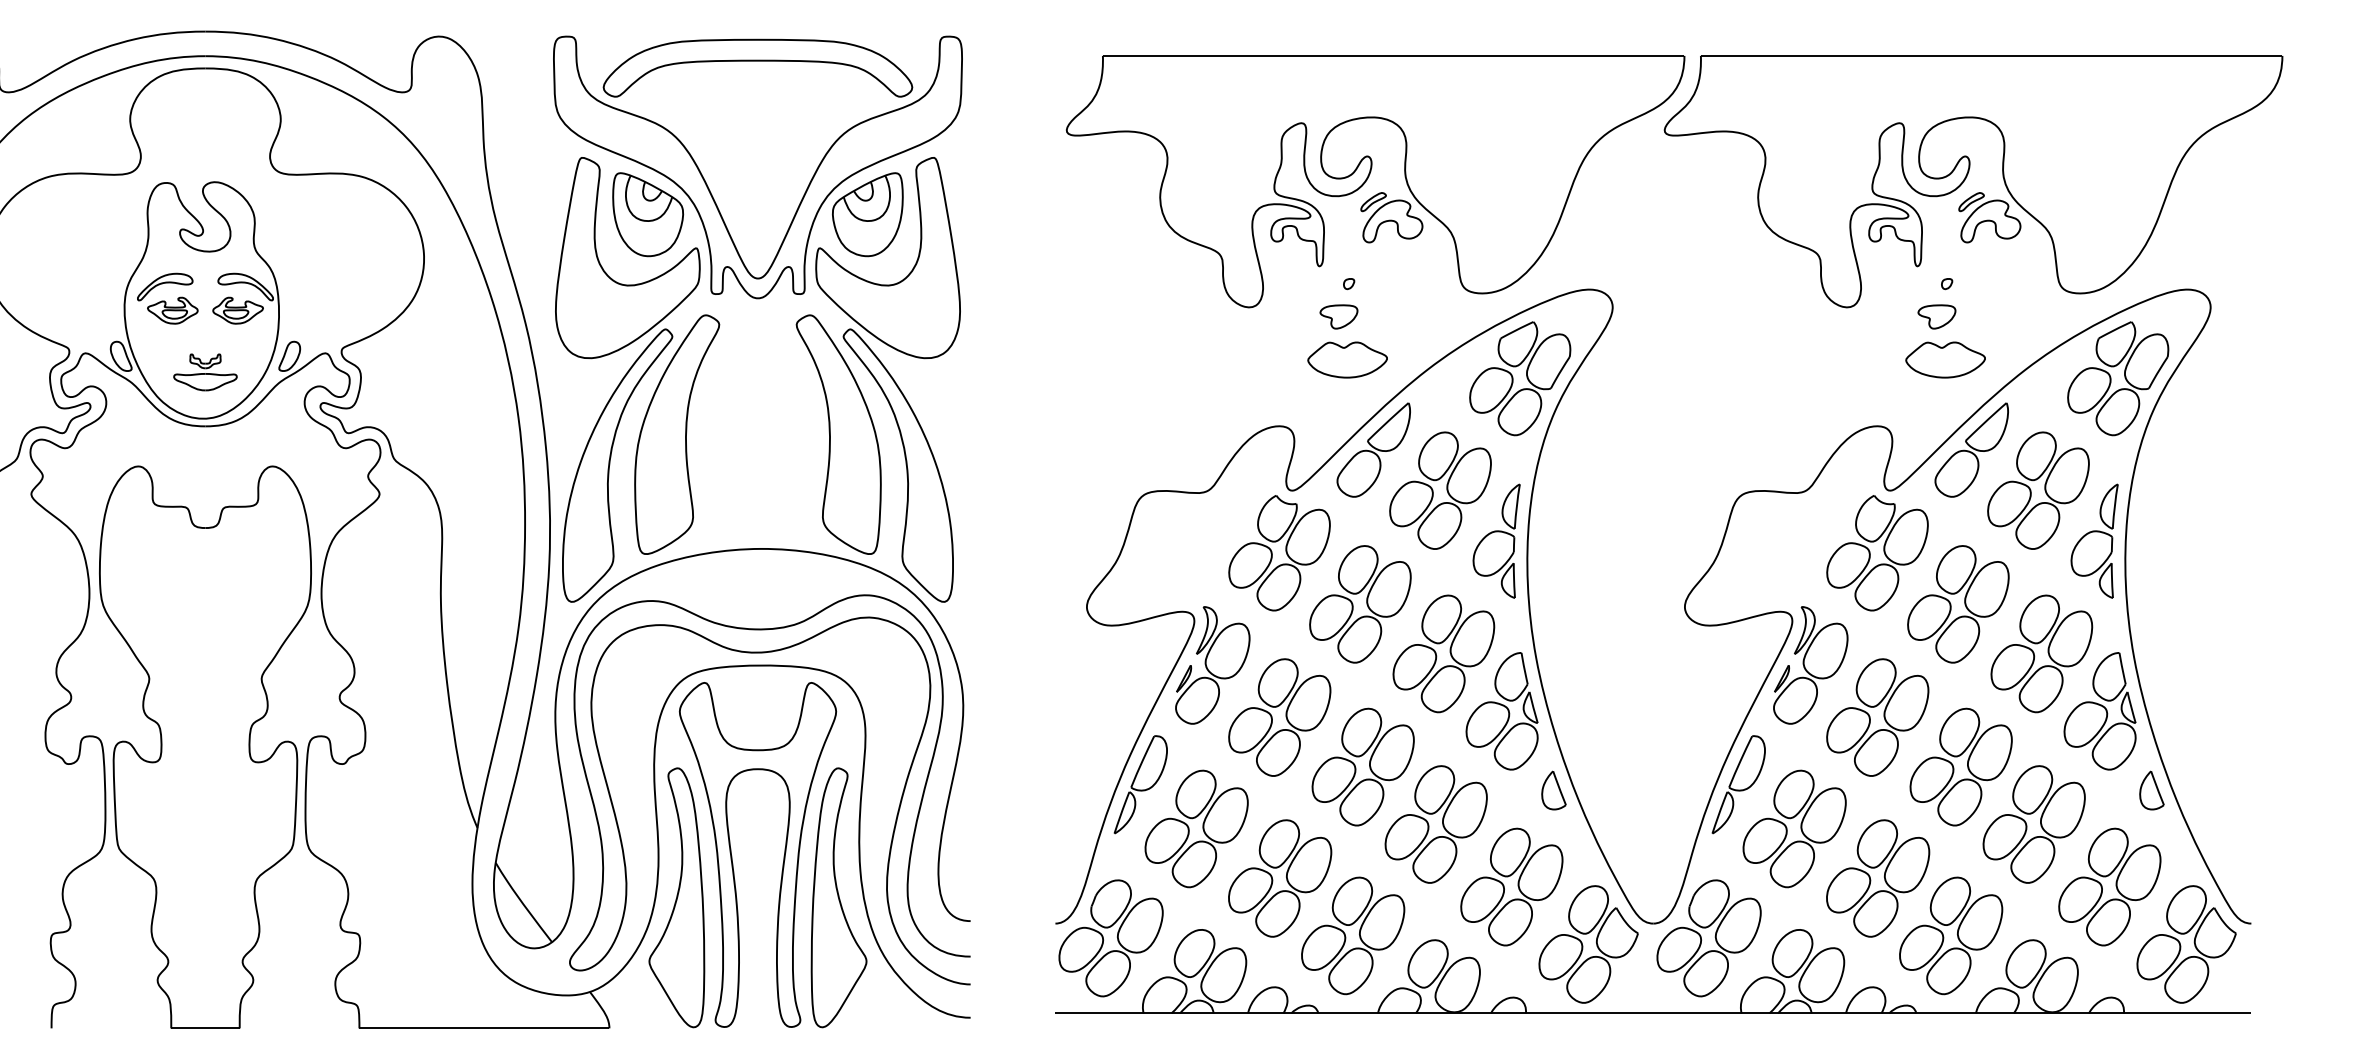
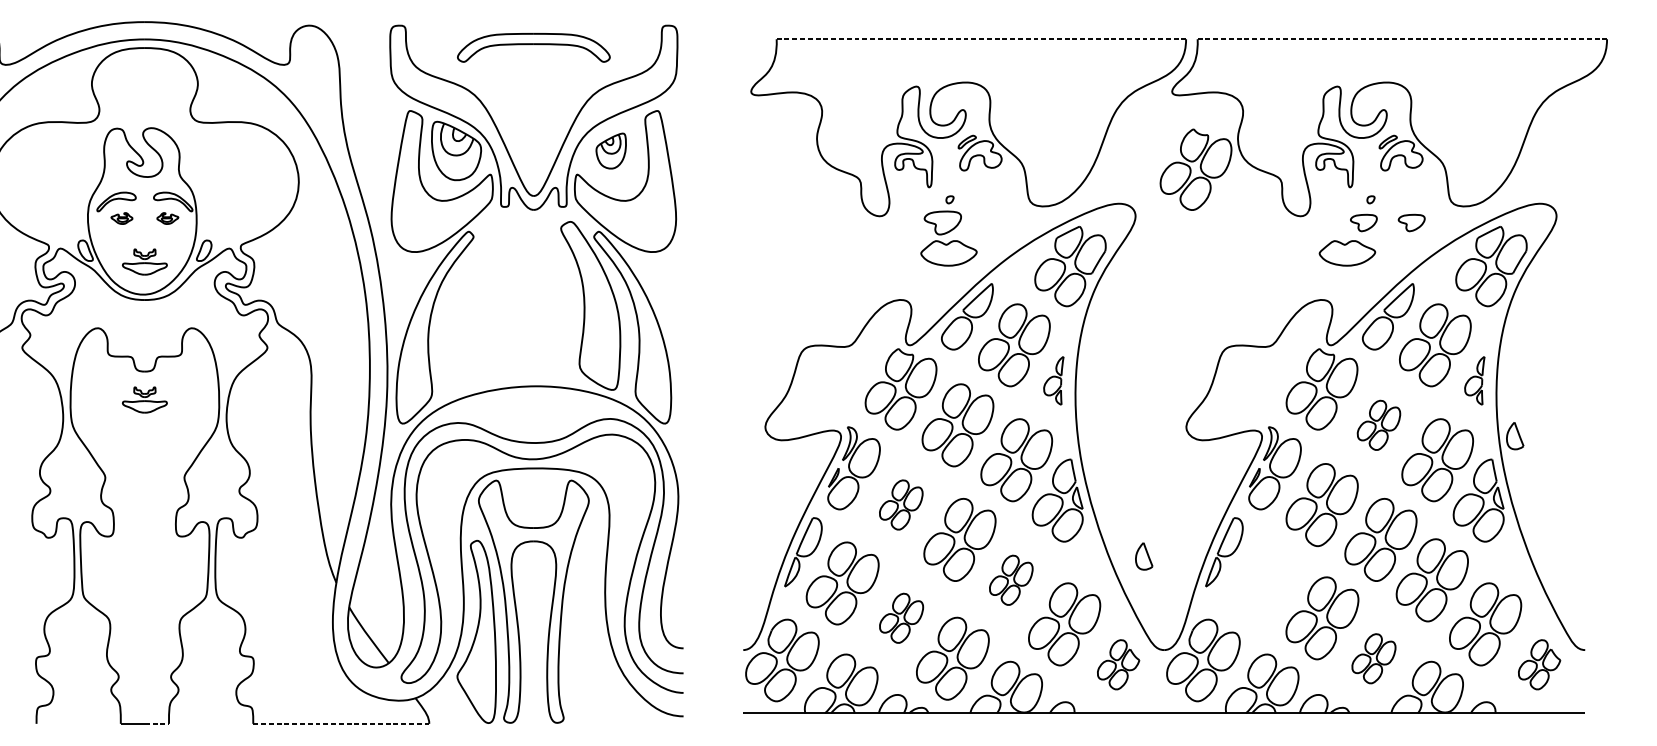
line: (1393, 55) -> (981, 38), solid -> dashed
line: (1991, 55) -> (1402, 38), solid -> dashed
part: (757, 67) -> (533, 47), size x0.7
part: (867, 214) -> (610, 150), size x0.6
part: (1704, 240) -> (1200, 169), added
part: (172, 310) -> (121, 218), size x0.6
part: (237, 310) -> (167, 218), size x0.6
part: (1338, 316) -> (942, 222), size x1.4
part: (2004, 316) -> (1411, 222), added
part: (1945, 359) -> (1347, 252), moved
part: (677, 434) -> (477, 305), removed
part: (1496, 540) -> (1053, 380), size x0.6
part: (2094, 540) -> (1474, 380), size x0.6
part: (205, 568) -> (144, 400), added
part: (1958, 604) -> (1379, 425), size x0.6
part: (1279, 717) -> (901, 504), size x0.6
part: (1553, 790) -> (1143, 556), moved
part: (2151, 790) -> (1514, 436), moved
part: (1435, 824) -> (1010, 580), size x0.6
part: (1794, 828) -> (1263, 583), removed
part: (1280, 878) -> (901, 618), size x0.6
part: (838, 897) -> (590, 631), removed
part: (1951, 935) -> (1374, 658), size x0.6
part: (1588, 944) -> (1118, 664), size x0.6
part: (2186, 944) -> (1539, 664), size x0.6
line: (223, 1028) -> (157, 723), solid -> dashed
line: (484, 1028) -> (341, 723), solid -> dashed

